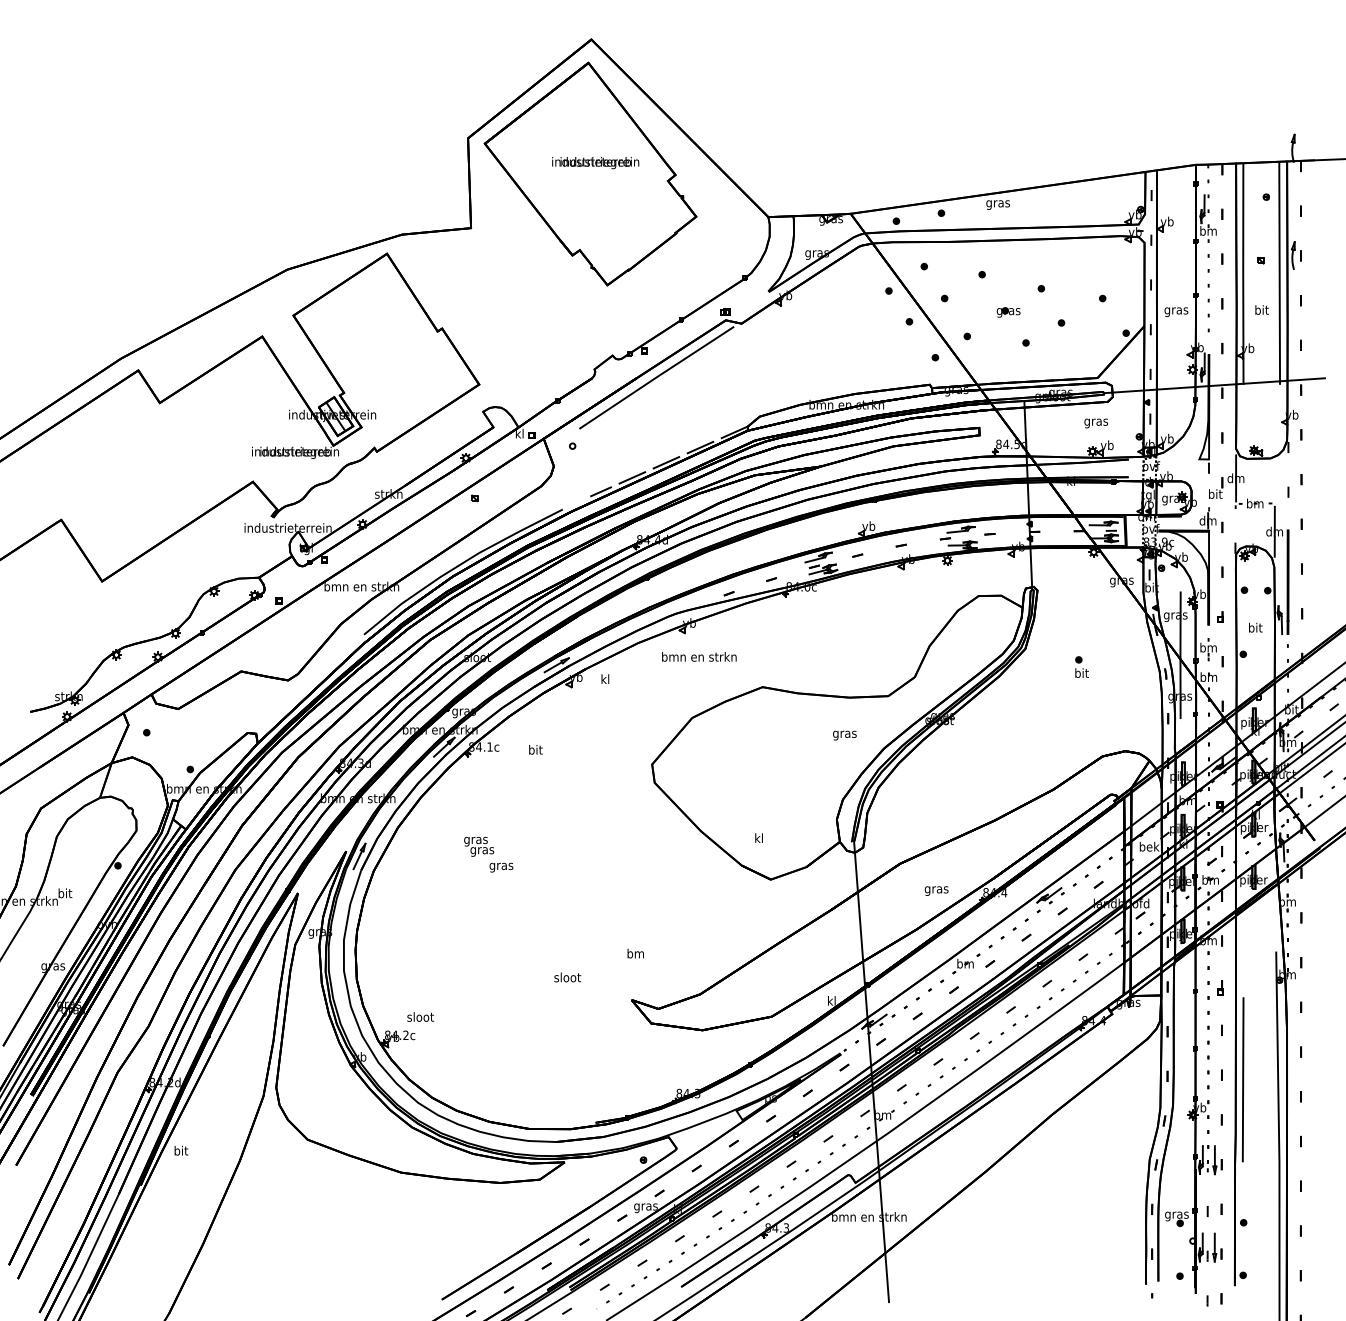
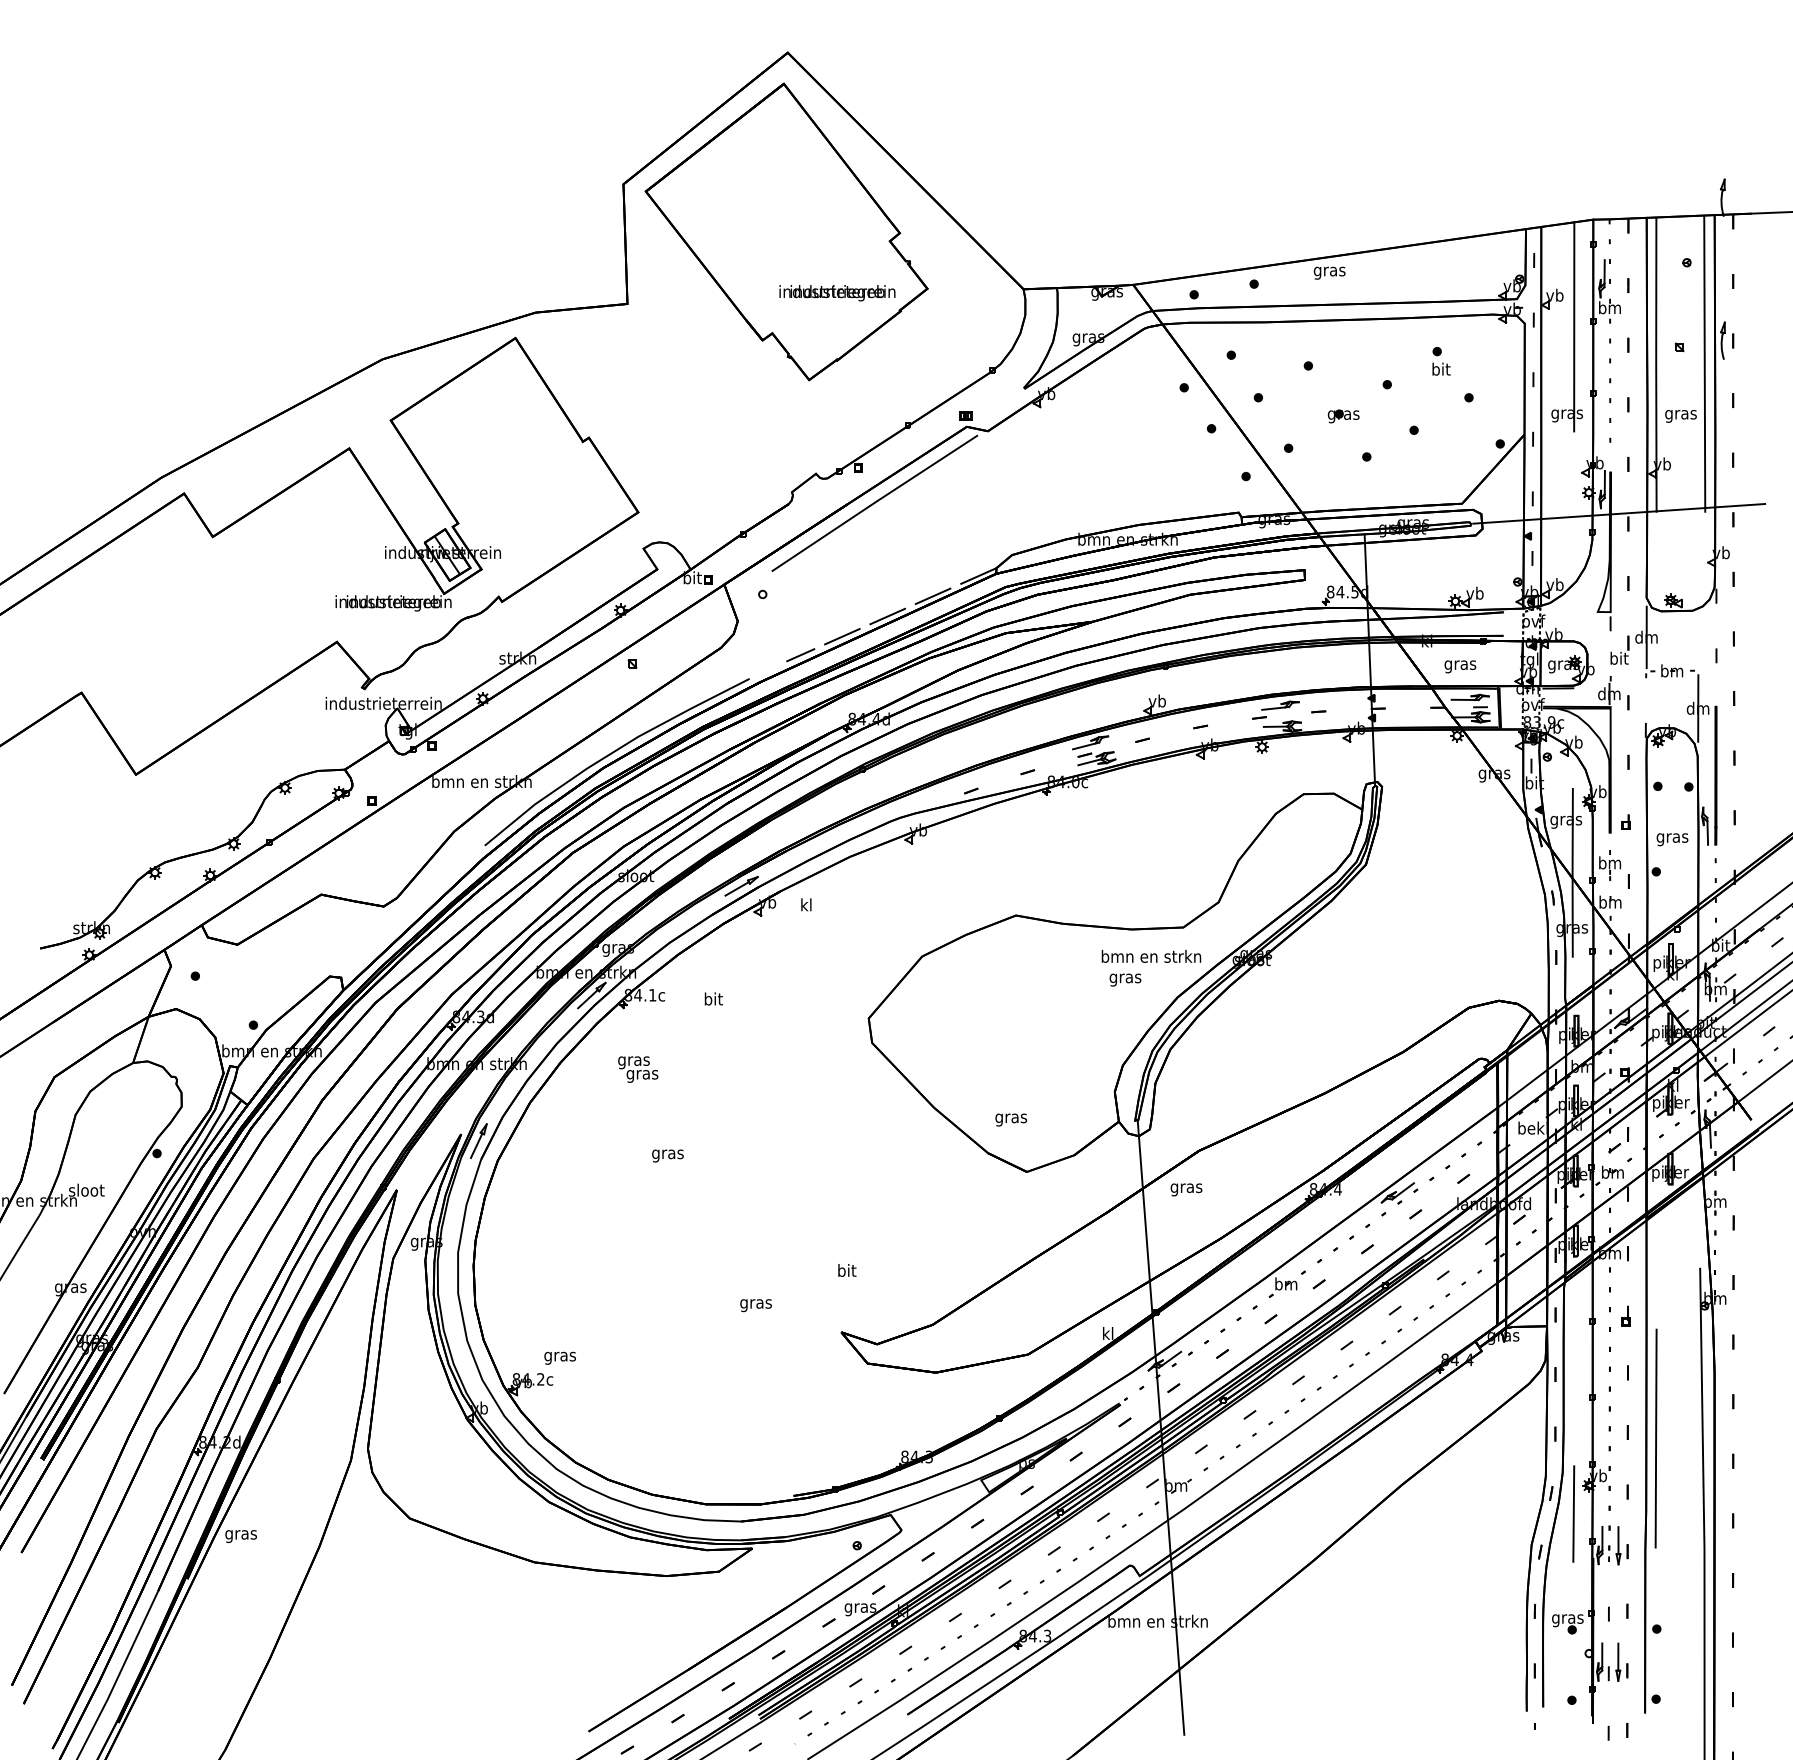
text: (595, 163) -> (837, 293), moved
line: (1181, 244) -> (1573, 325), added
text: (1261, 311) -> (1680, 415), bit -> gras
text: (1096, 423) -> (1460, 666), moved
text: (519, 433) -> (691, 577), kl -> bit
text: (1255, 628) -> (1672, 837), bit -> gras
text: (699, 656) -> (1151, 955), moved
part: (1081, 666) -> (1440, 360), moved
text: (758, 839) -> (1010, 1118), kl -> gras
text: (479, 846) -> (638, 1069), moved
text: (936, 890) -> (1186, 1189), moved
text: (64, 893) -> (85, 1190), bit -> sloot
text: (635, 953) -> (846, 1270), bm -> bit
text: (567, 978) -> (755, 1303), sloot -> gras
text: (420, 1018) -> (560, 1356), sloot -> gras
line: (1181, 1136) -> (1573, 1514), added
text: (180, 1151) -> (240, 1534), bit -> gras

